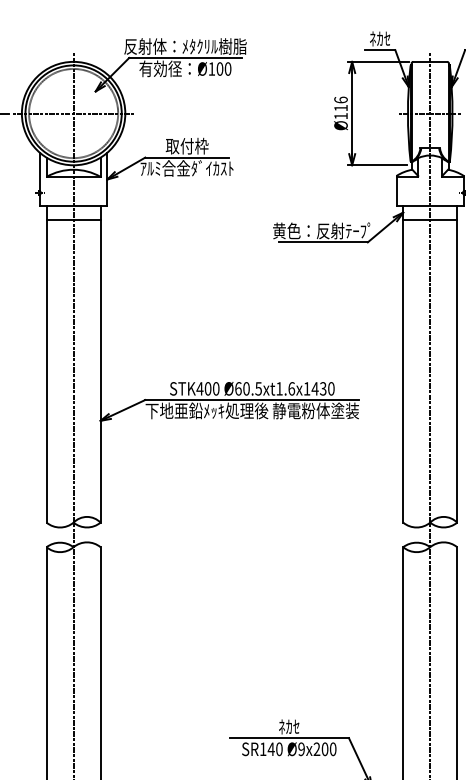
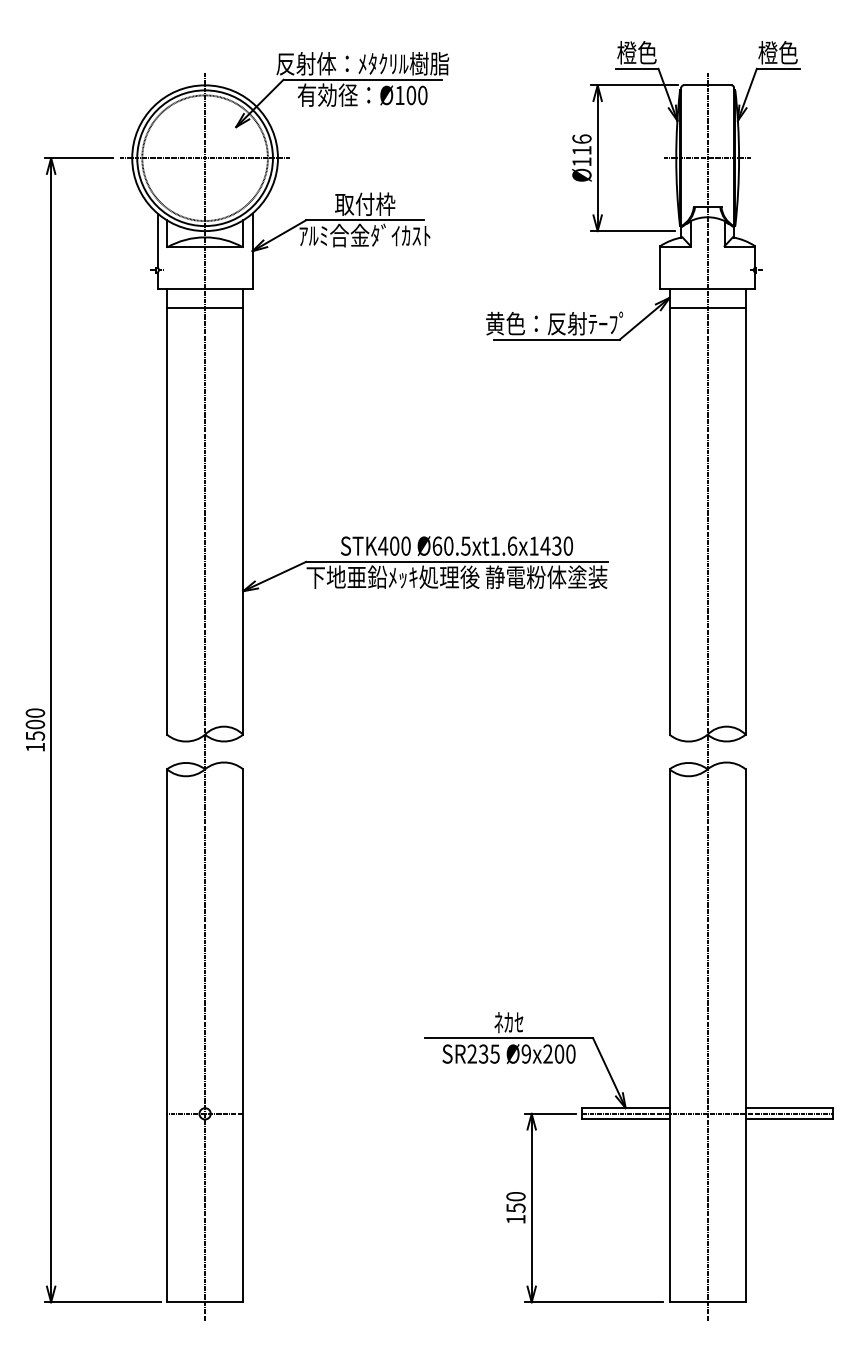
text: (379, 38) -> (636, 52), ﾈｶｾ -> 橙色
text: (271, 748) -> (483, 1053), SR140 -> SR235

